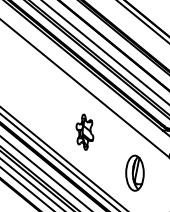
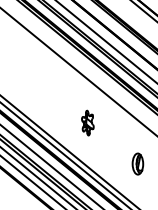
part: (84, 131) -> (87, 122), size x0.7
part: (134, 172) -> (137, 163), size x0.6

